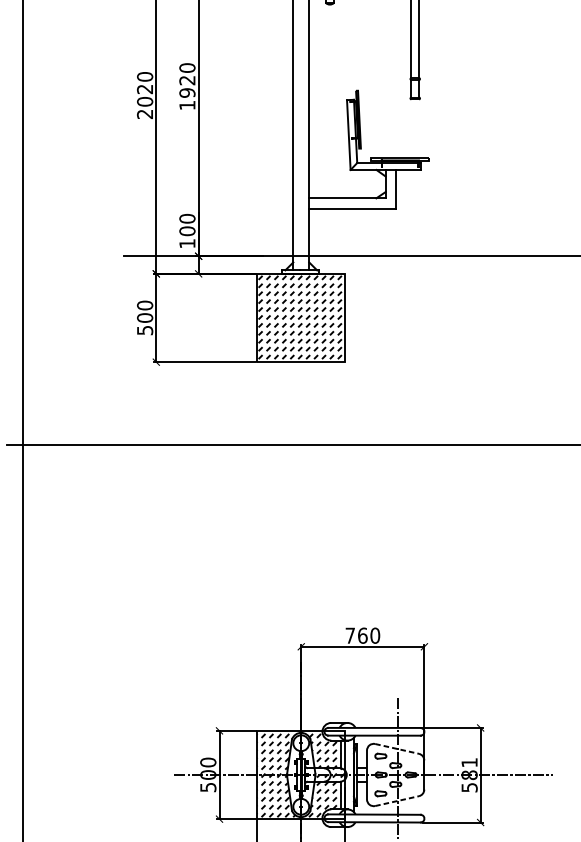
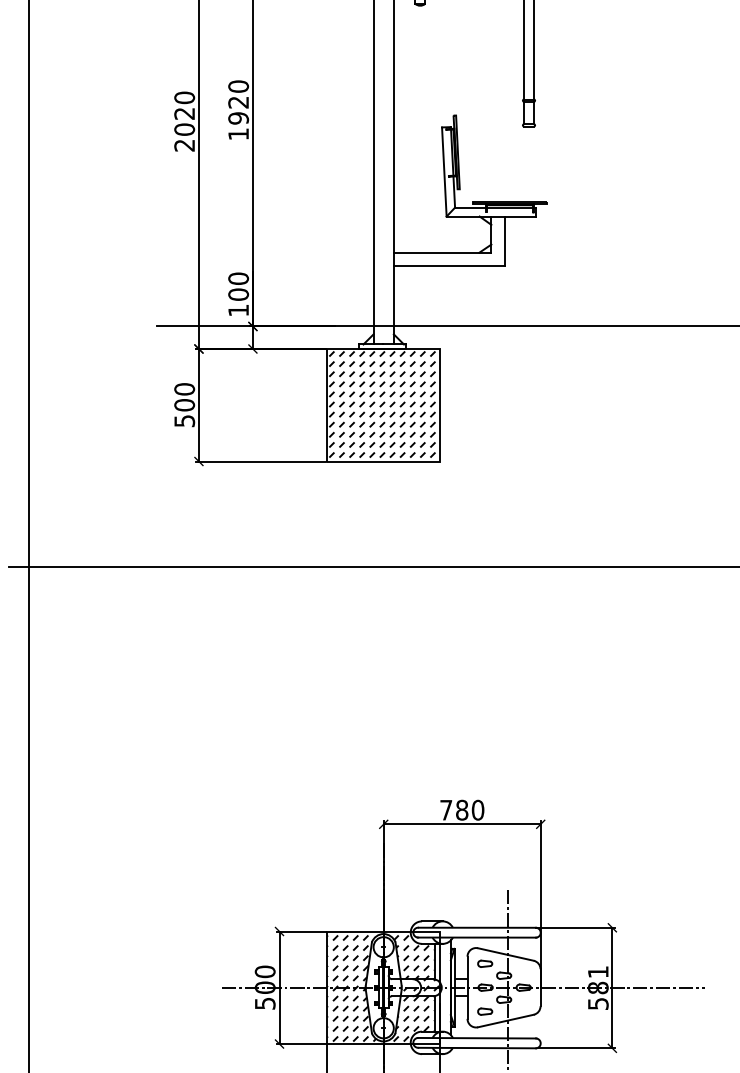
text: (363, 635) -> (462, 809), 760 -> 780
line: (396, 748) -> (505, 954), dashed -> solid
line: (396, 801) -> (505, 1021), dashed -> solid

